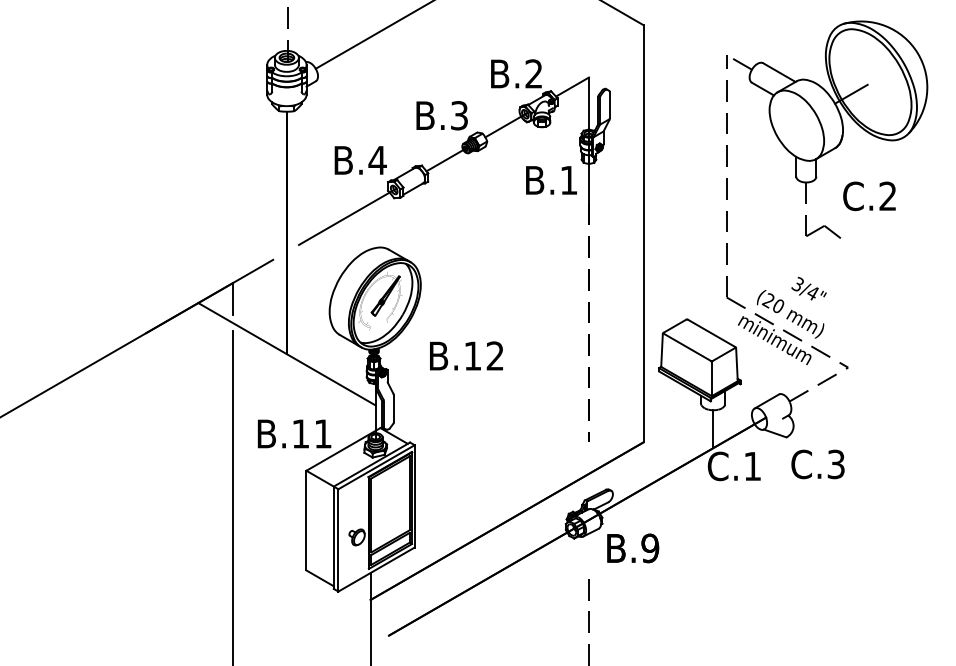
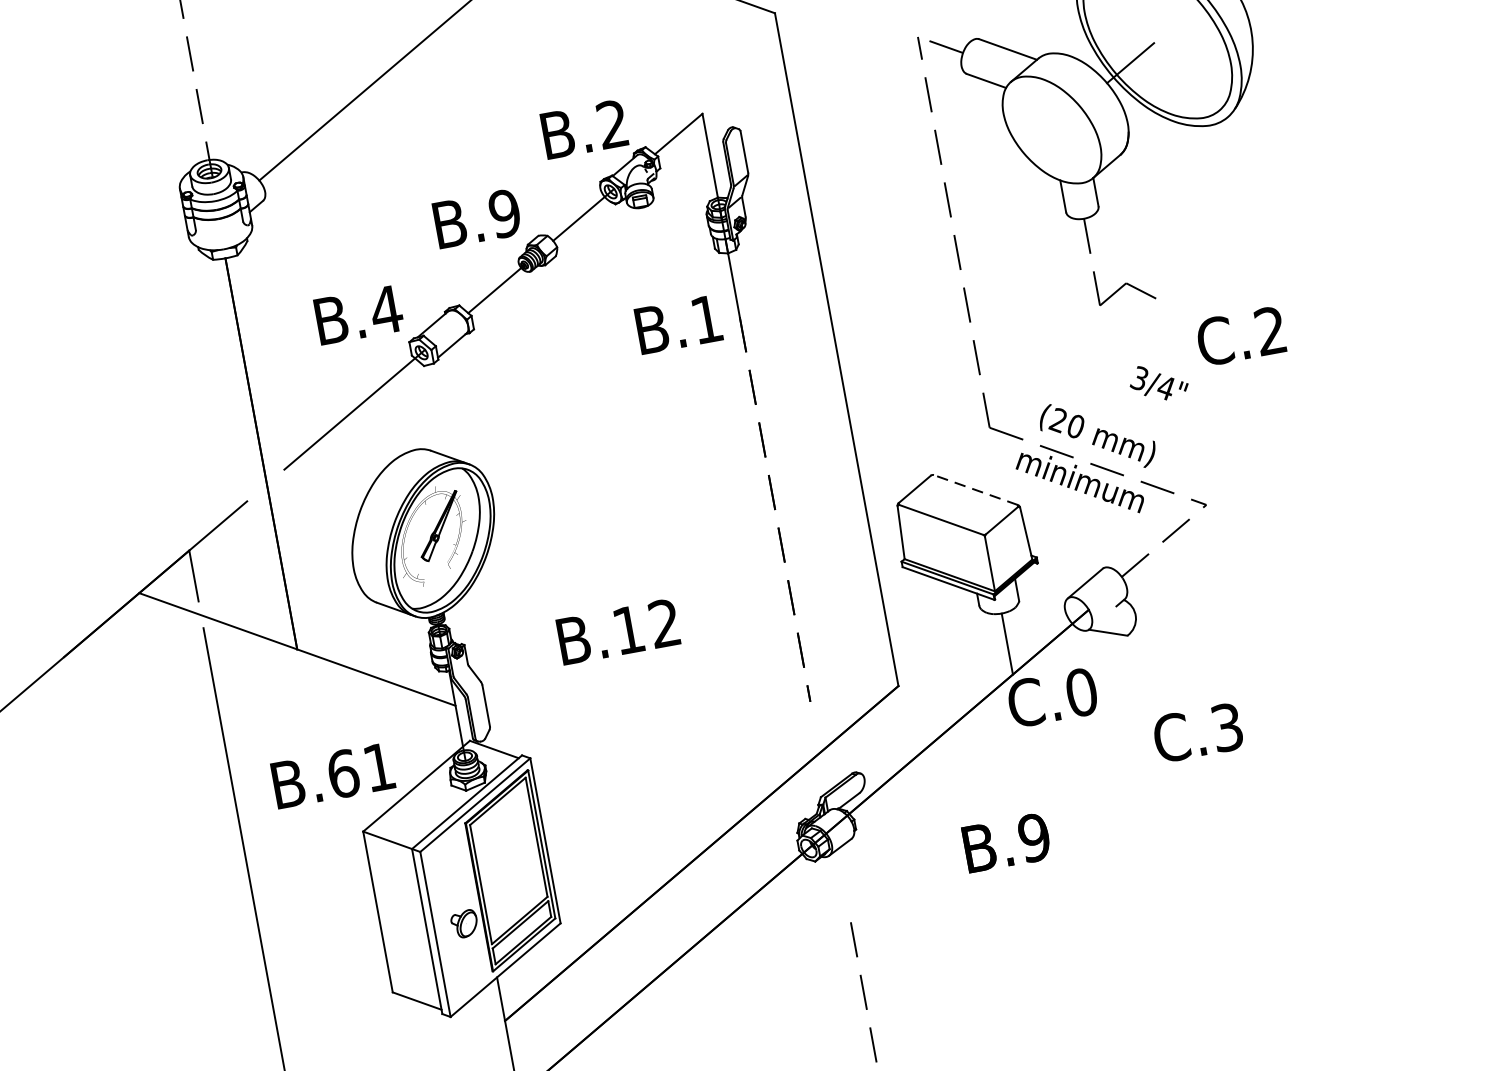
text: (459, 115) -> (504, 213), B.3 -> B.9
text: (551, 180) -> (678, 324), moved
text: (869, 196) -> (1241, 336), moved
text: (808, 288) -> (1157, 381), moved
line: (711, 333) -> (975, 490), solid -> dashed
text: (466, 355) -> (618, 630), moved
text: (300, 433) -> (342, 773), B.11 -> B.61
text: (817, 464) -> (1197, 733), moved
text: (752, 466) -> (1081, 692), C.1 -> C.0
text: (633, 548) -> (1007, 842), moved

